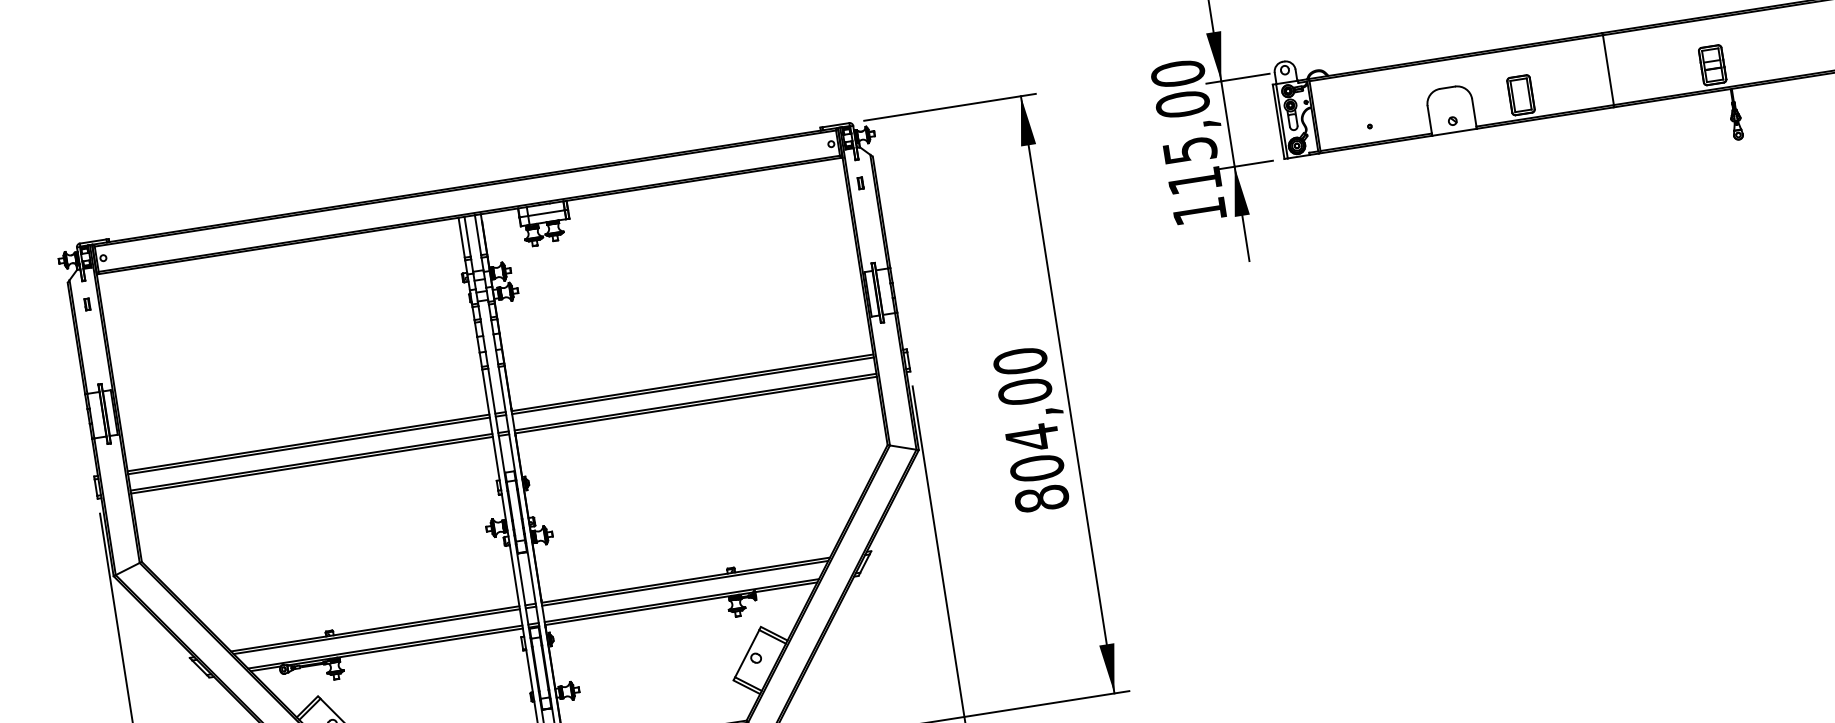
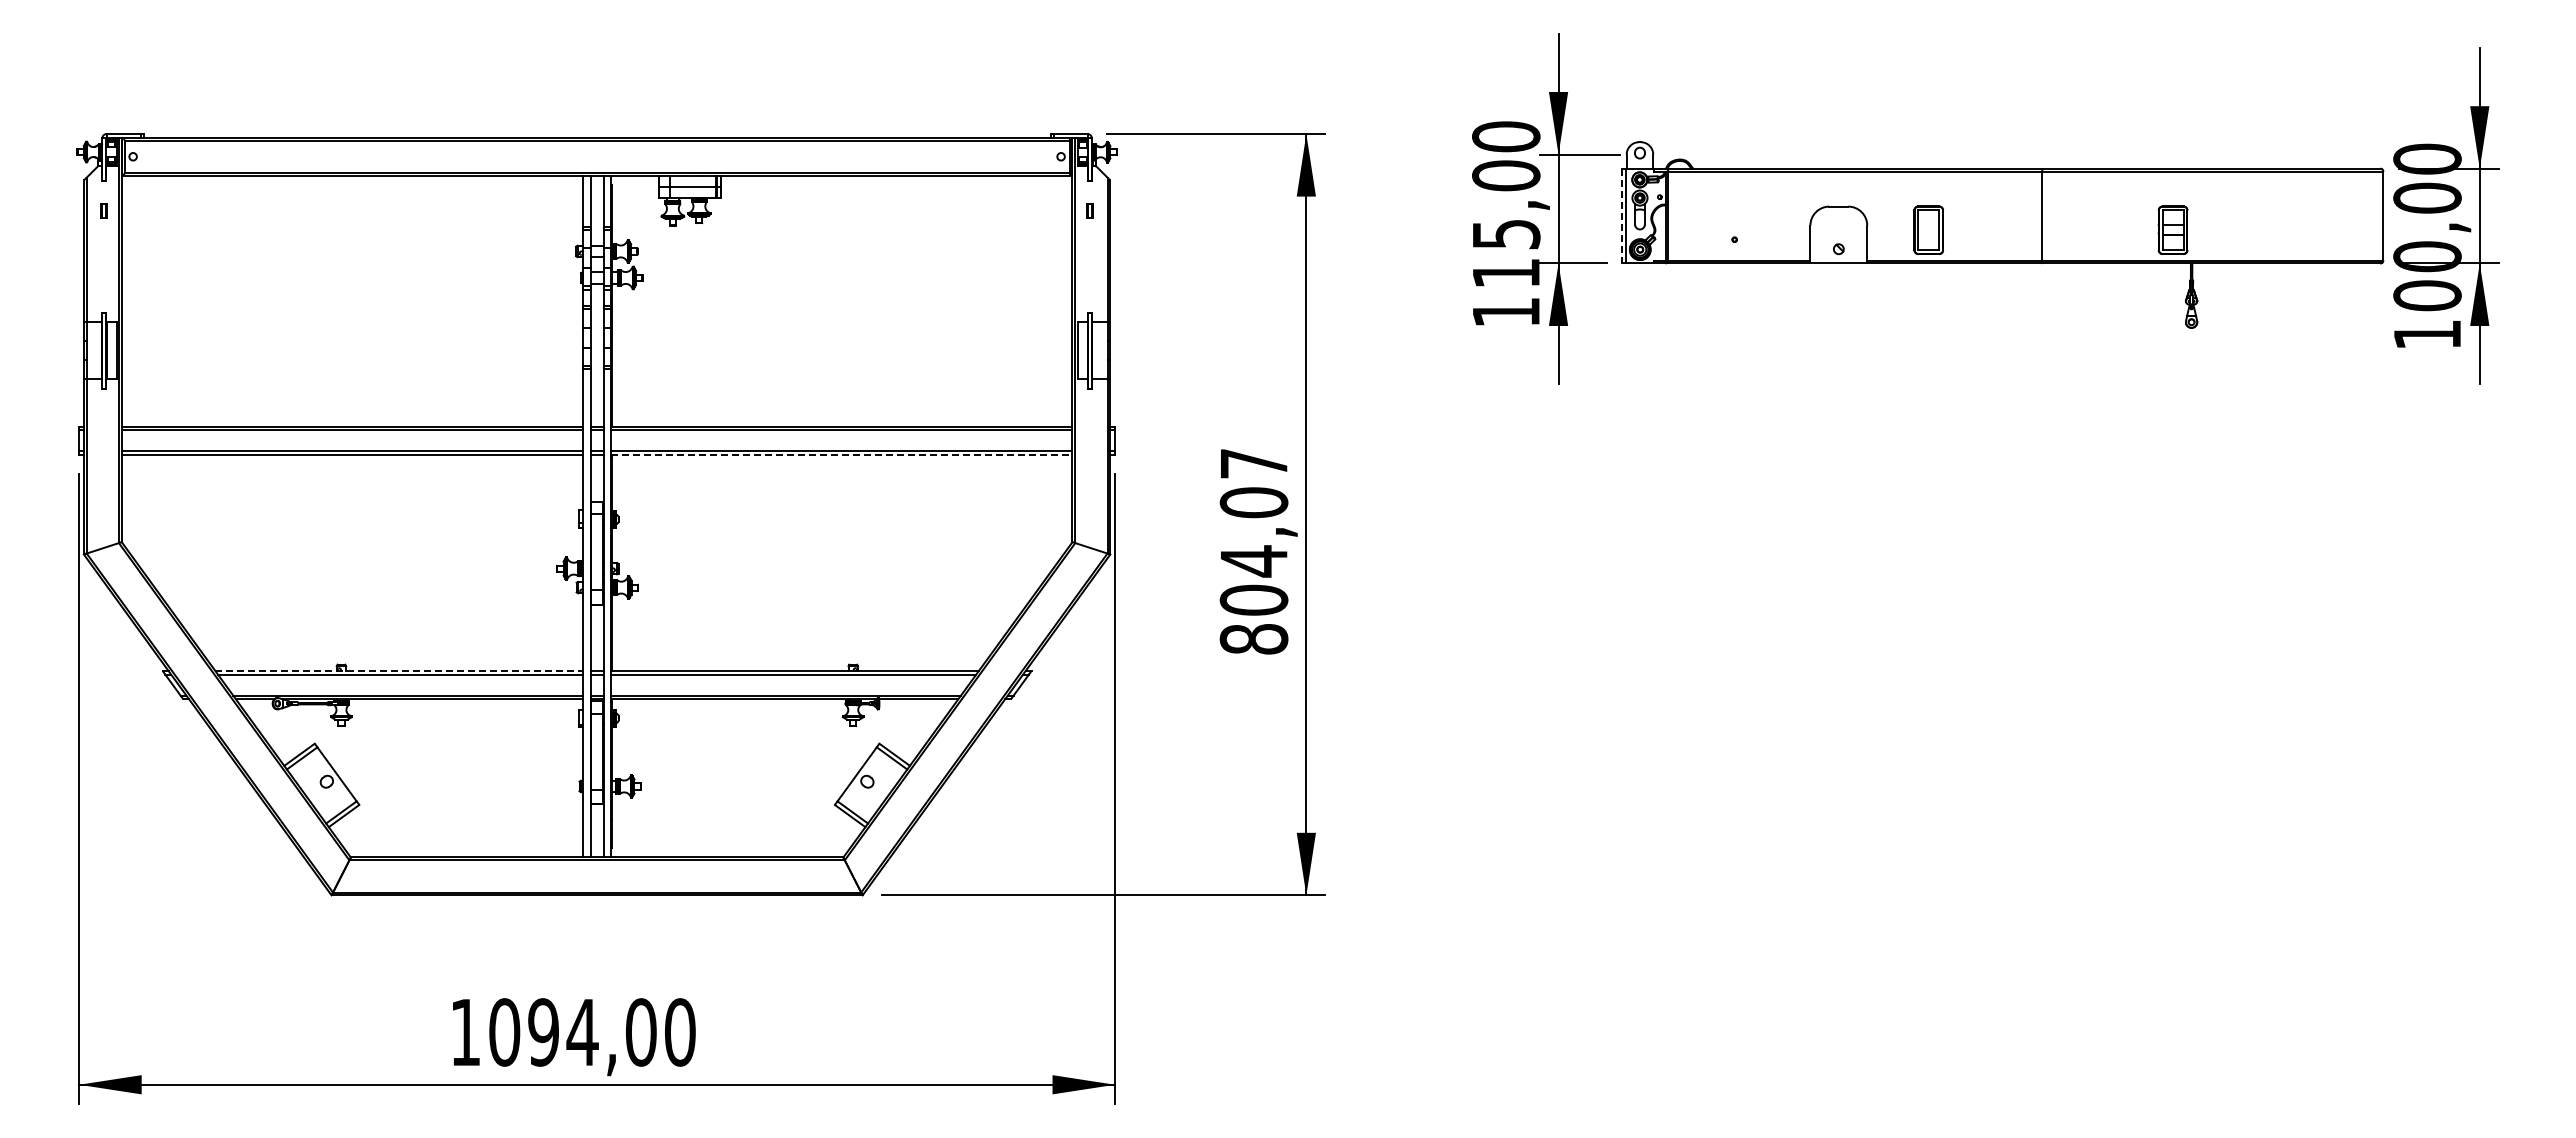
line: (1278, 122) -> (1621, 216), solid -> dashed
text: (1019, 361) -> (1253, 463), 804,00 -> 804,07
line: (695, 405) -> (841, 455), solid -> dashed
line: (375, 628) -> (399, 670), solid -> dashed

